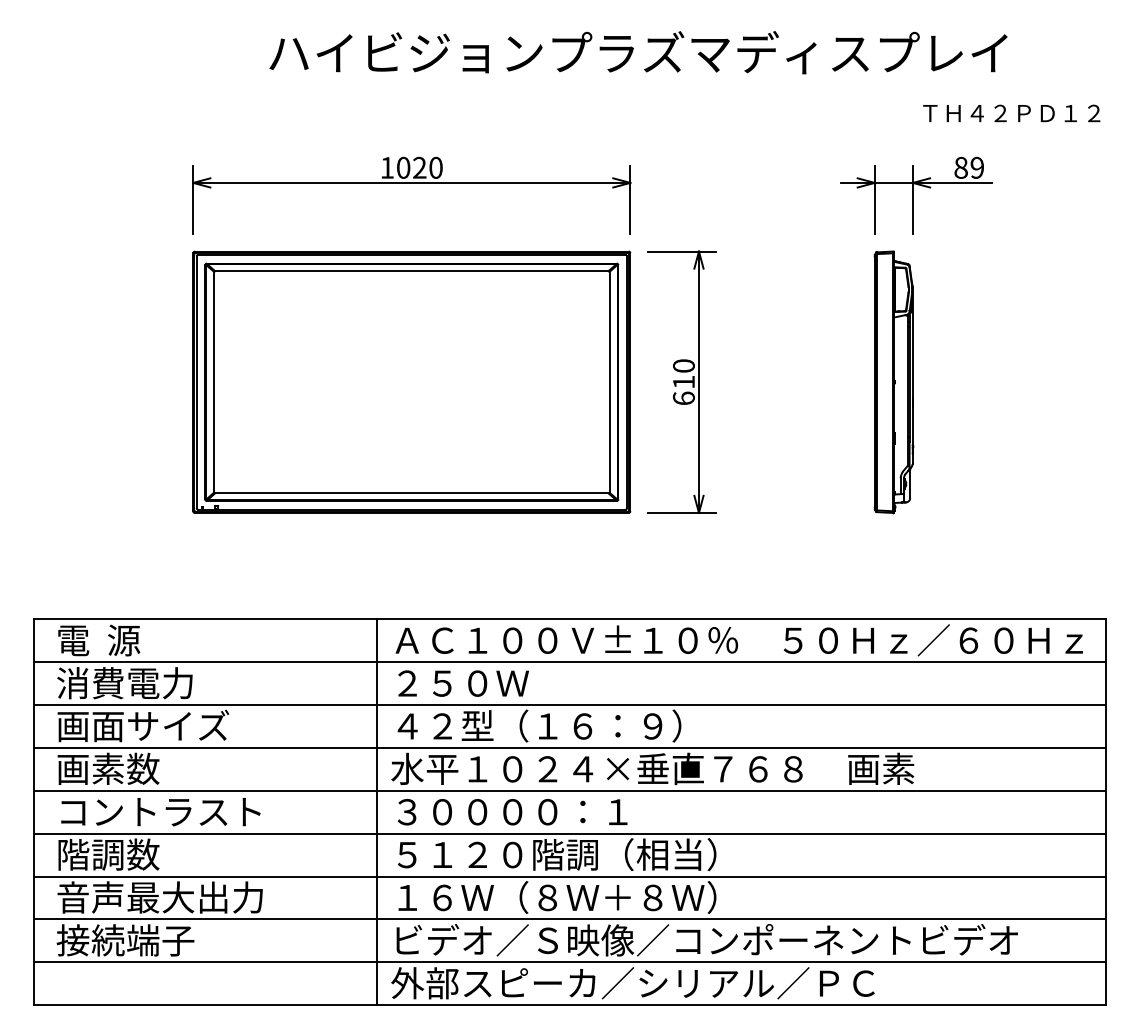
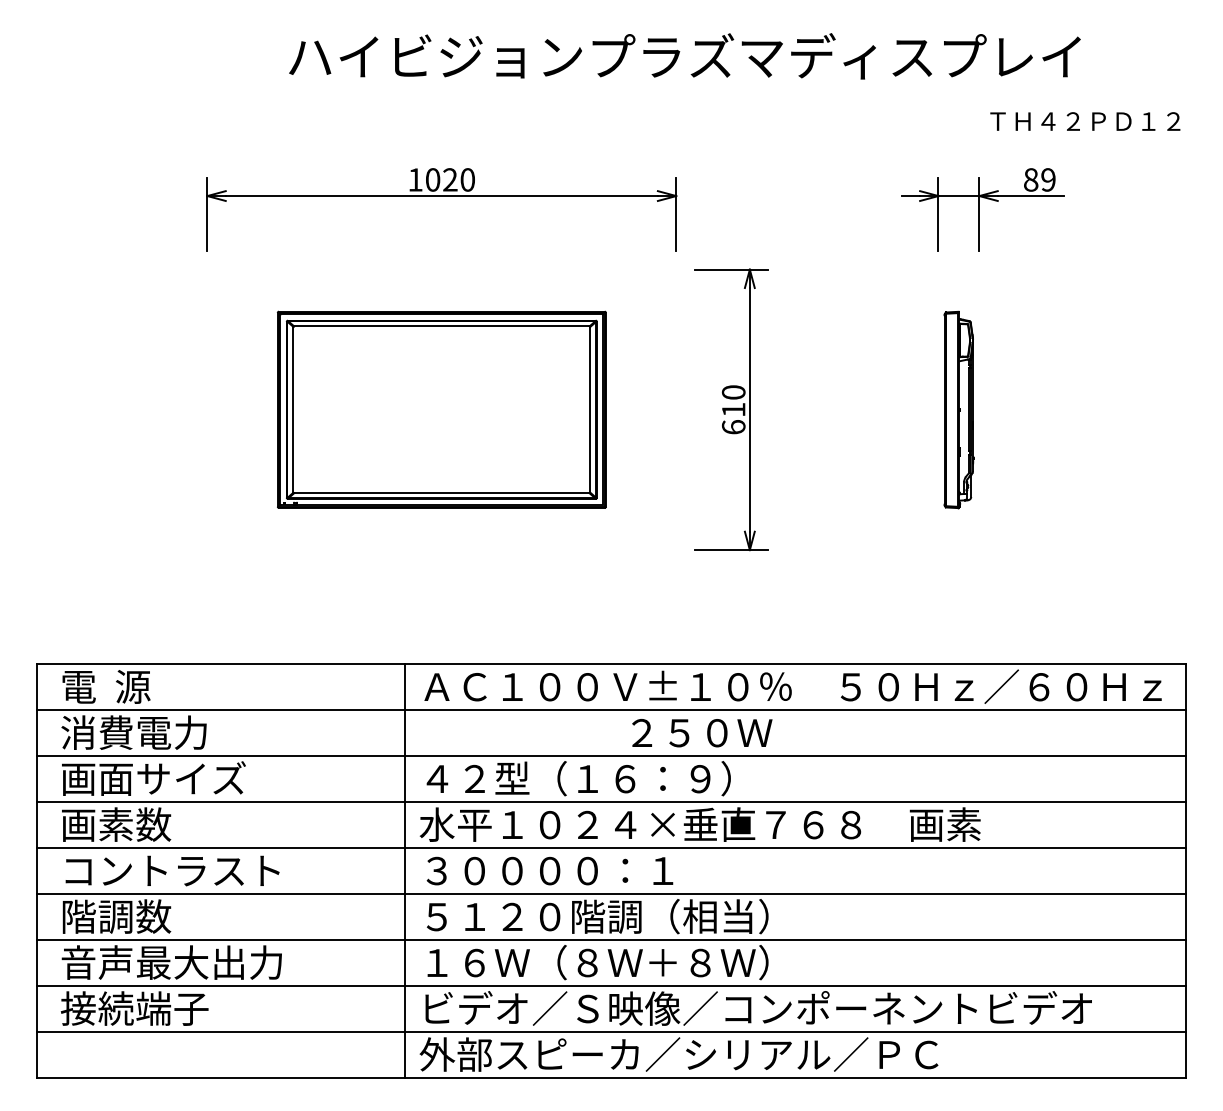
part: (411, 381) -> (441, 409), size x0.7
part: (893, 382) -> (958, 410), size x0.7
text: (463, 683) -> (702, 733), moved

